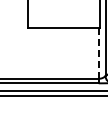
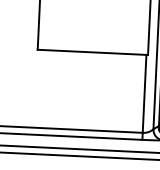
line: (98, 54) -> (144, 95), dashed -> solid

